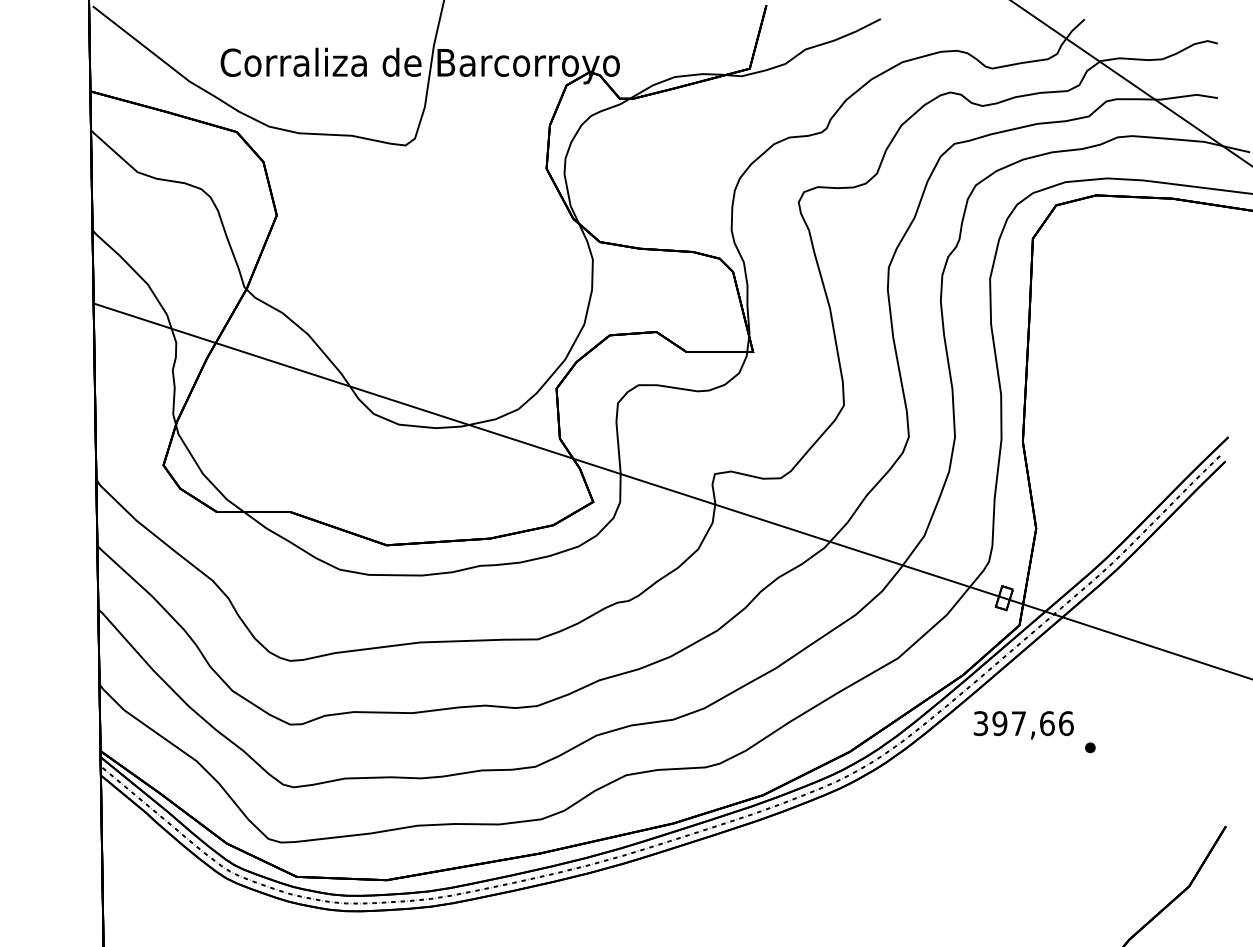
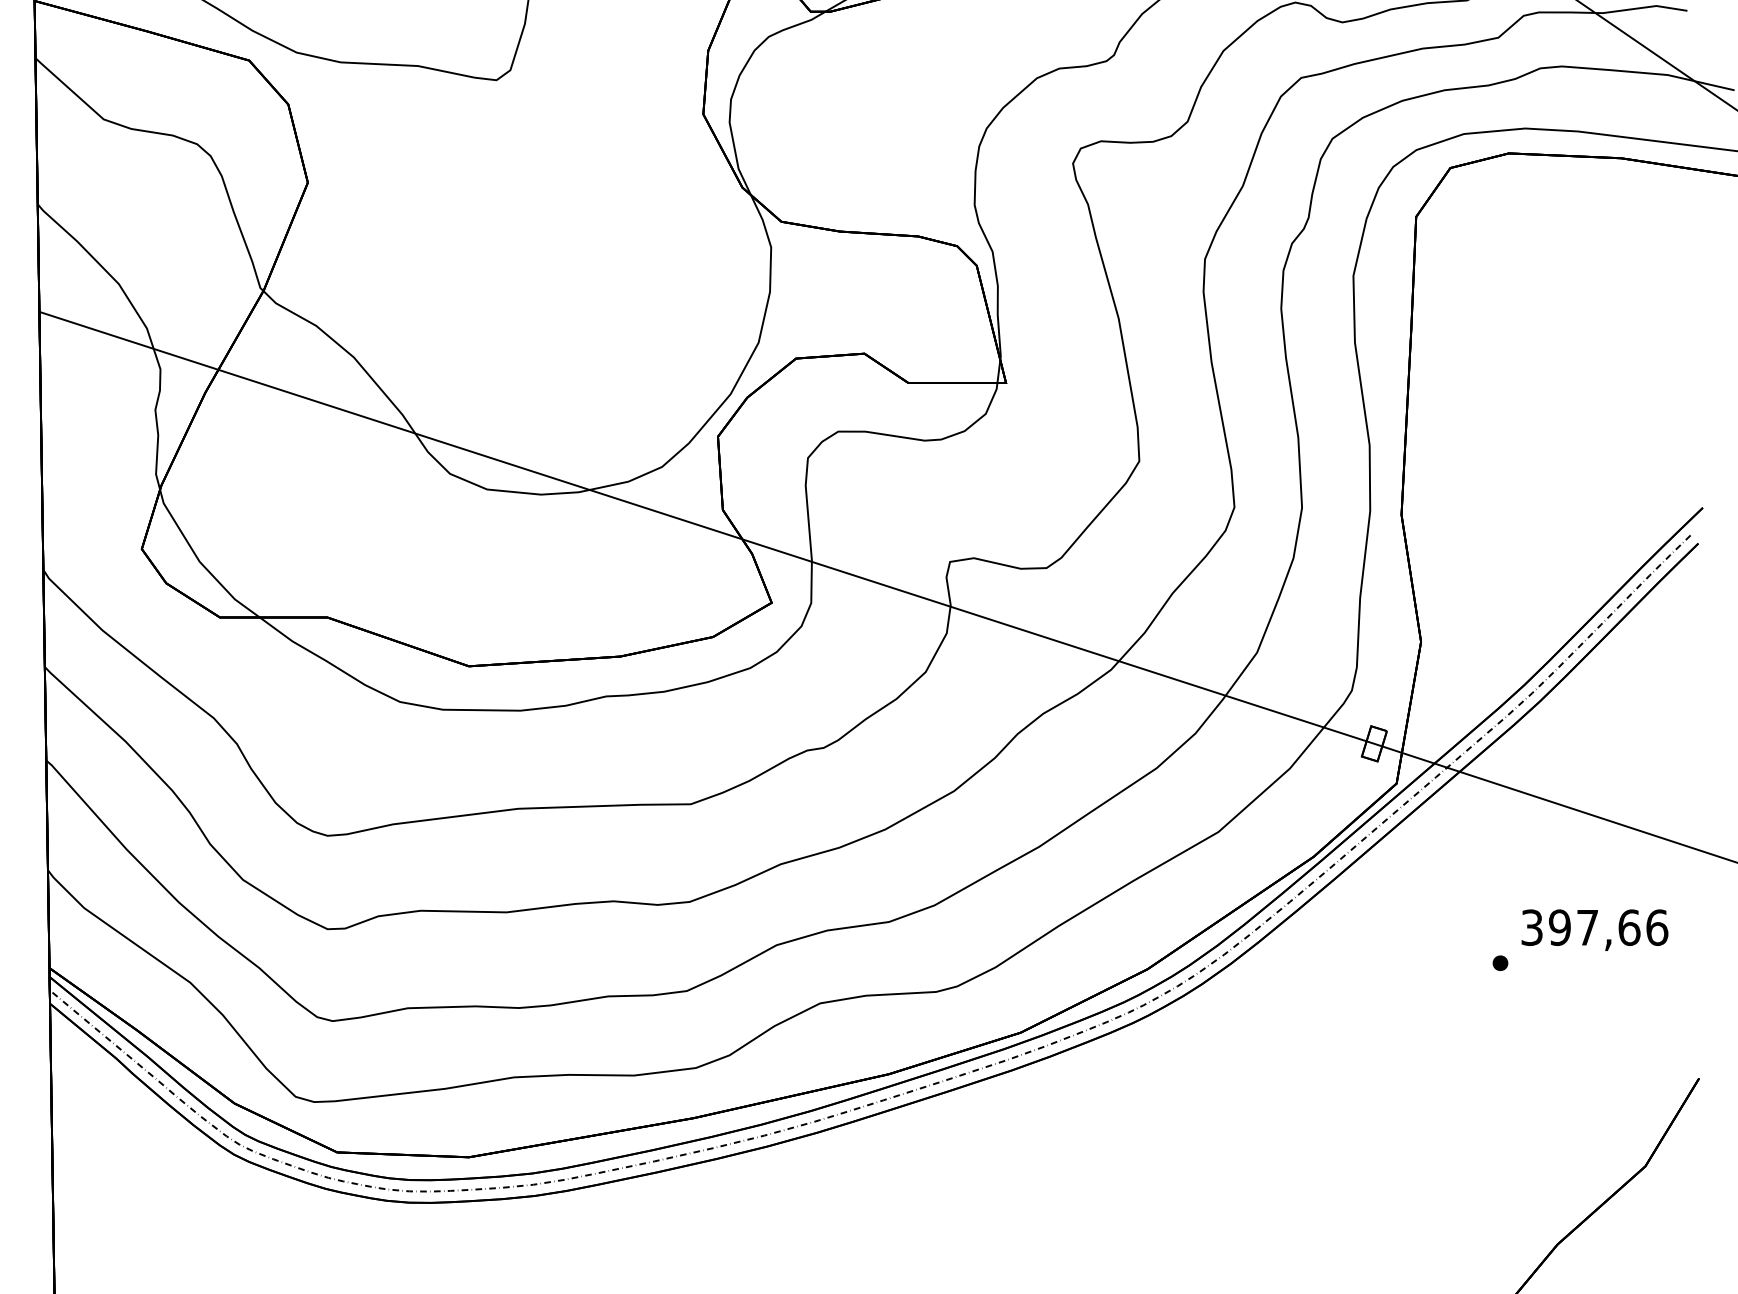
text: (1023, 725) -> (1594, 930), moved

